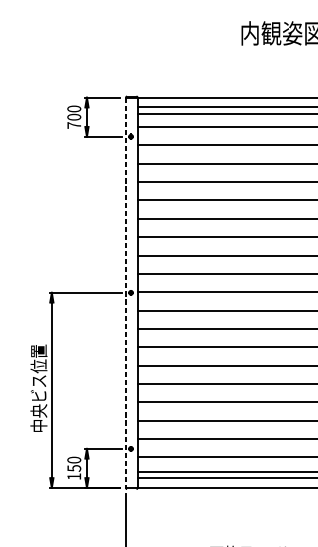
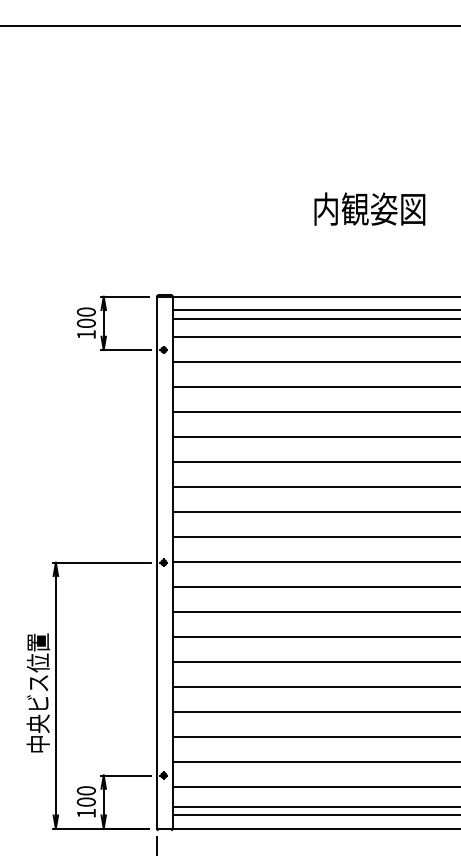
text: (74, 125) -> (86, 334), 700 -> 100
line: (125, 292) -> (156, 562), dashed -> solid
text: (73, 467) -> (85, 801), 150 -> 100

